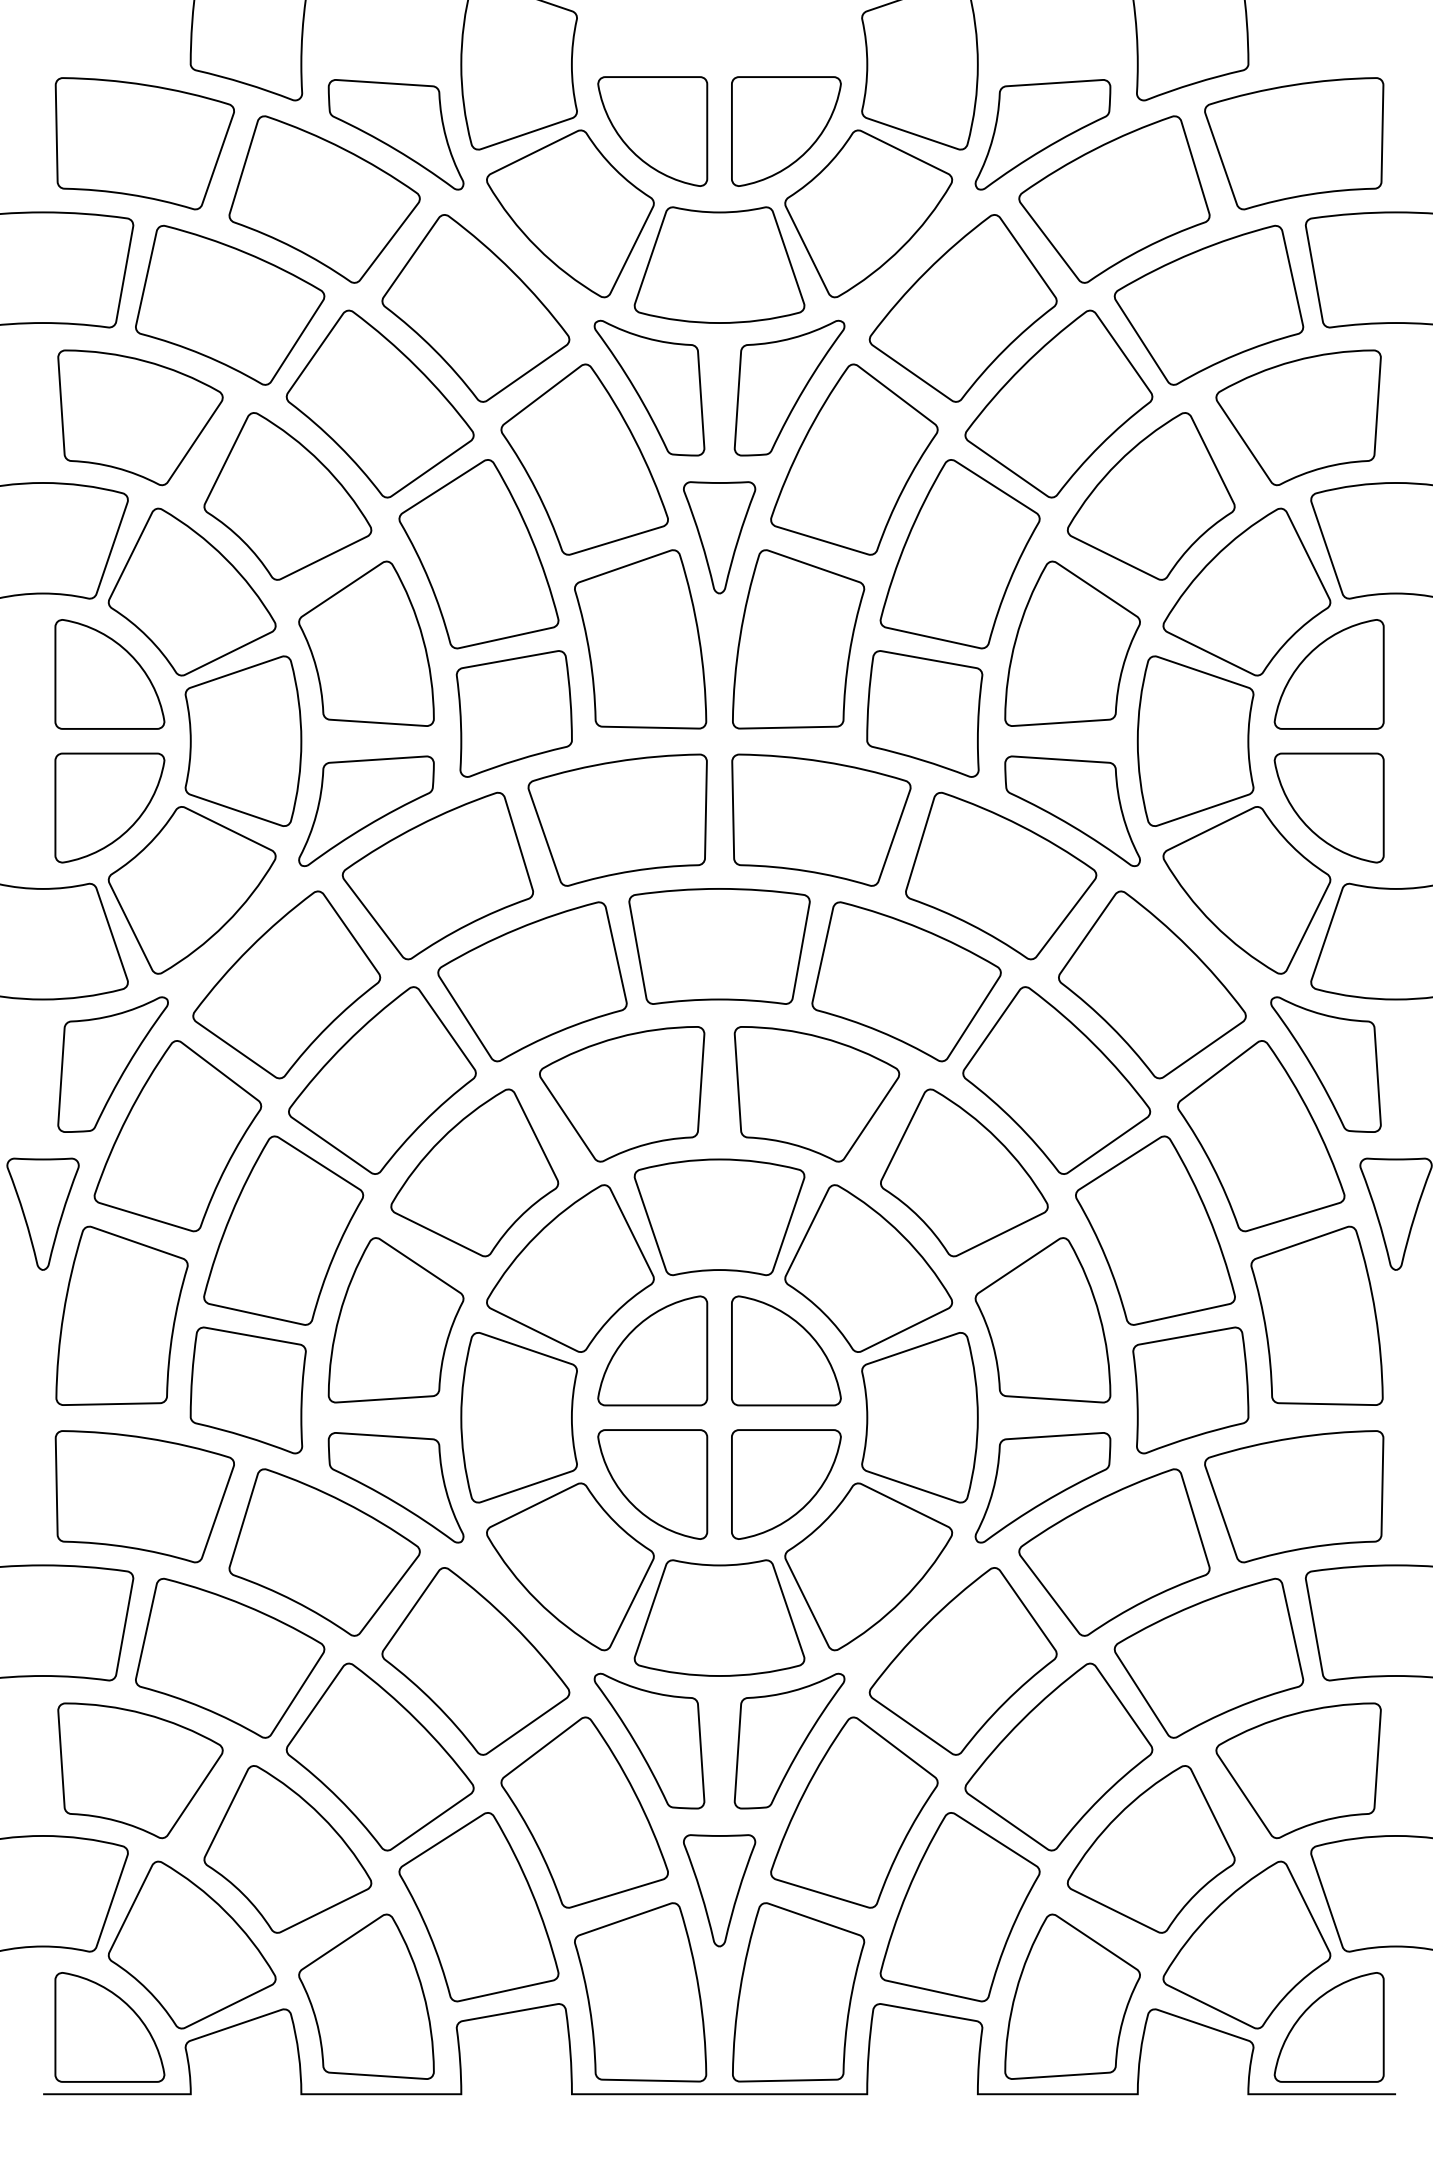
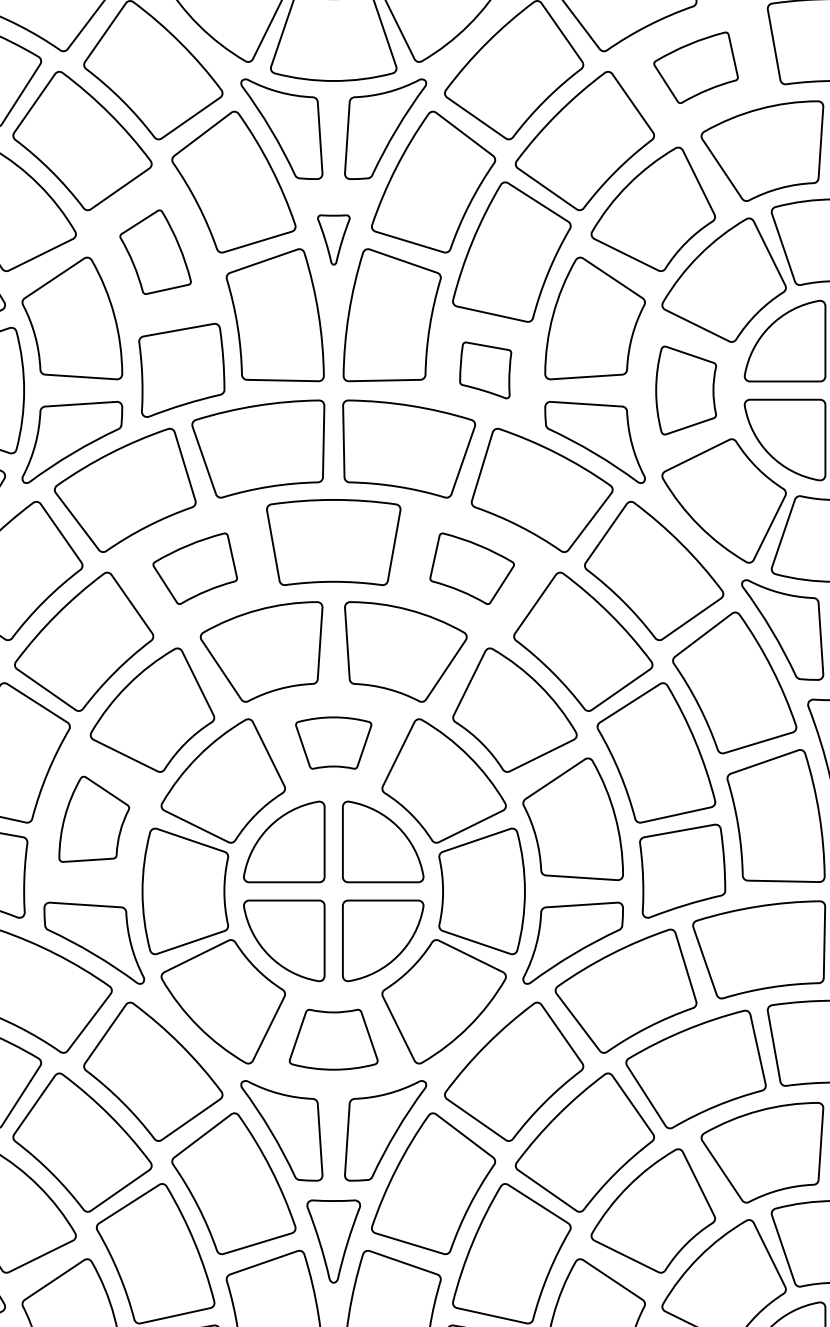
part: (1208, 304) -> (695, 67), size x0.6
part: (719, 537) -> (333, 239), size x0.6
part: (478, 554) -> (155, 252), size x0.6
part: (924, 713) -> (485, 370), size x0.6
part: (1195, 740) -> (686, 390), size x0.7
part: (532, 981) -> (195, 568), size x0.6
part: (906, 981) -> (472, 568), size x0.6
part: (719, 1217) -> (333, 743), size x0.6
part: (395, 1320) -> (93, 819), size x0.7
part: (719, 1617) -> (333, 1039), size x0.7

